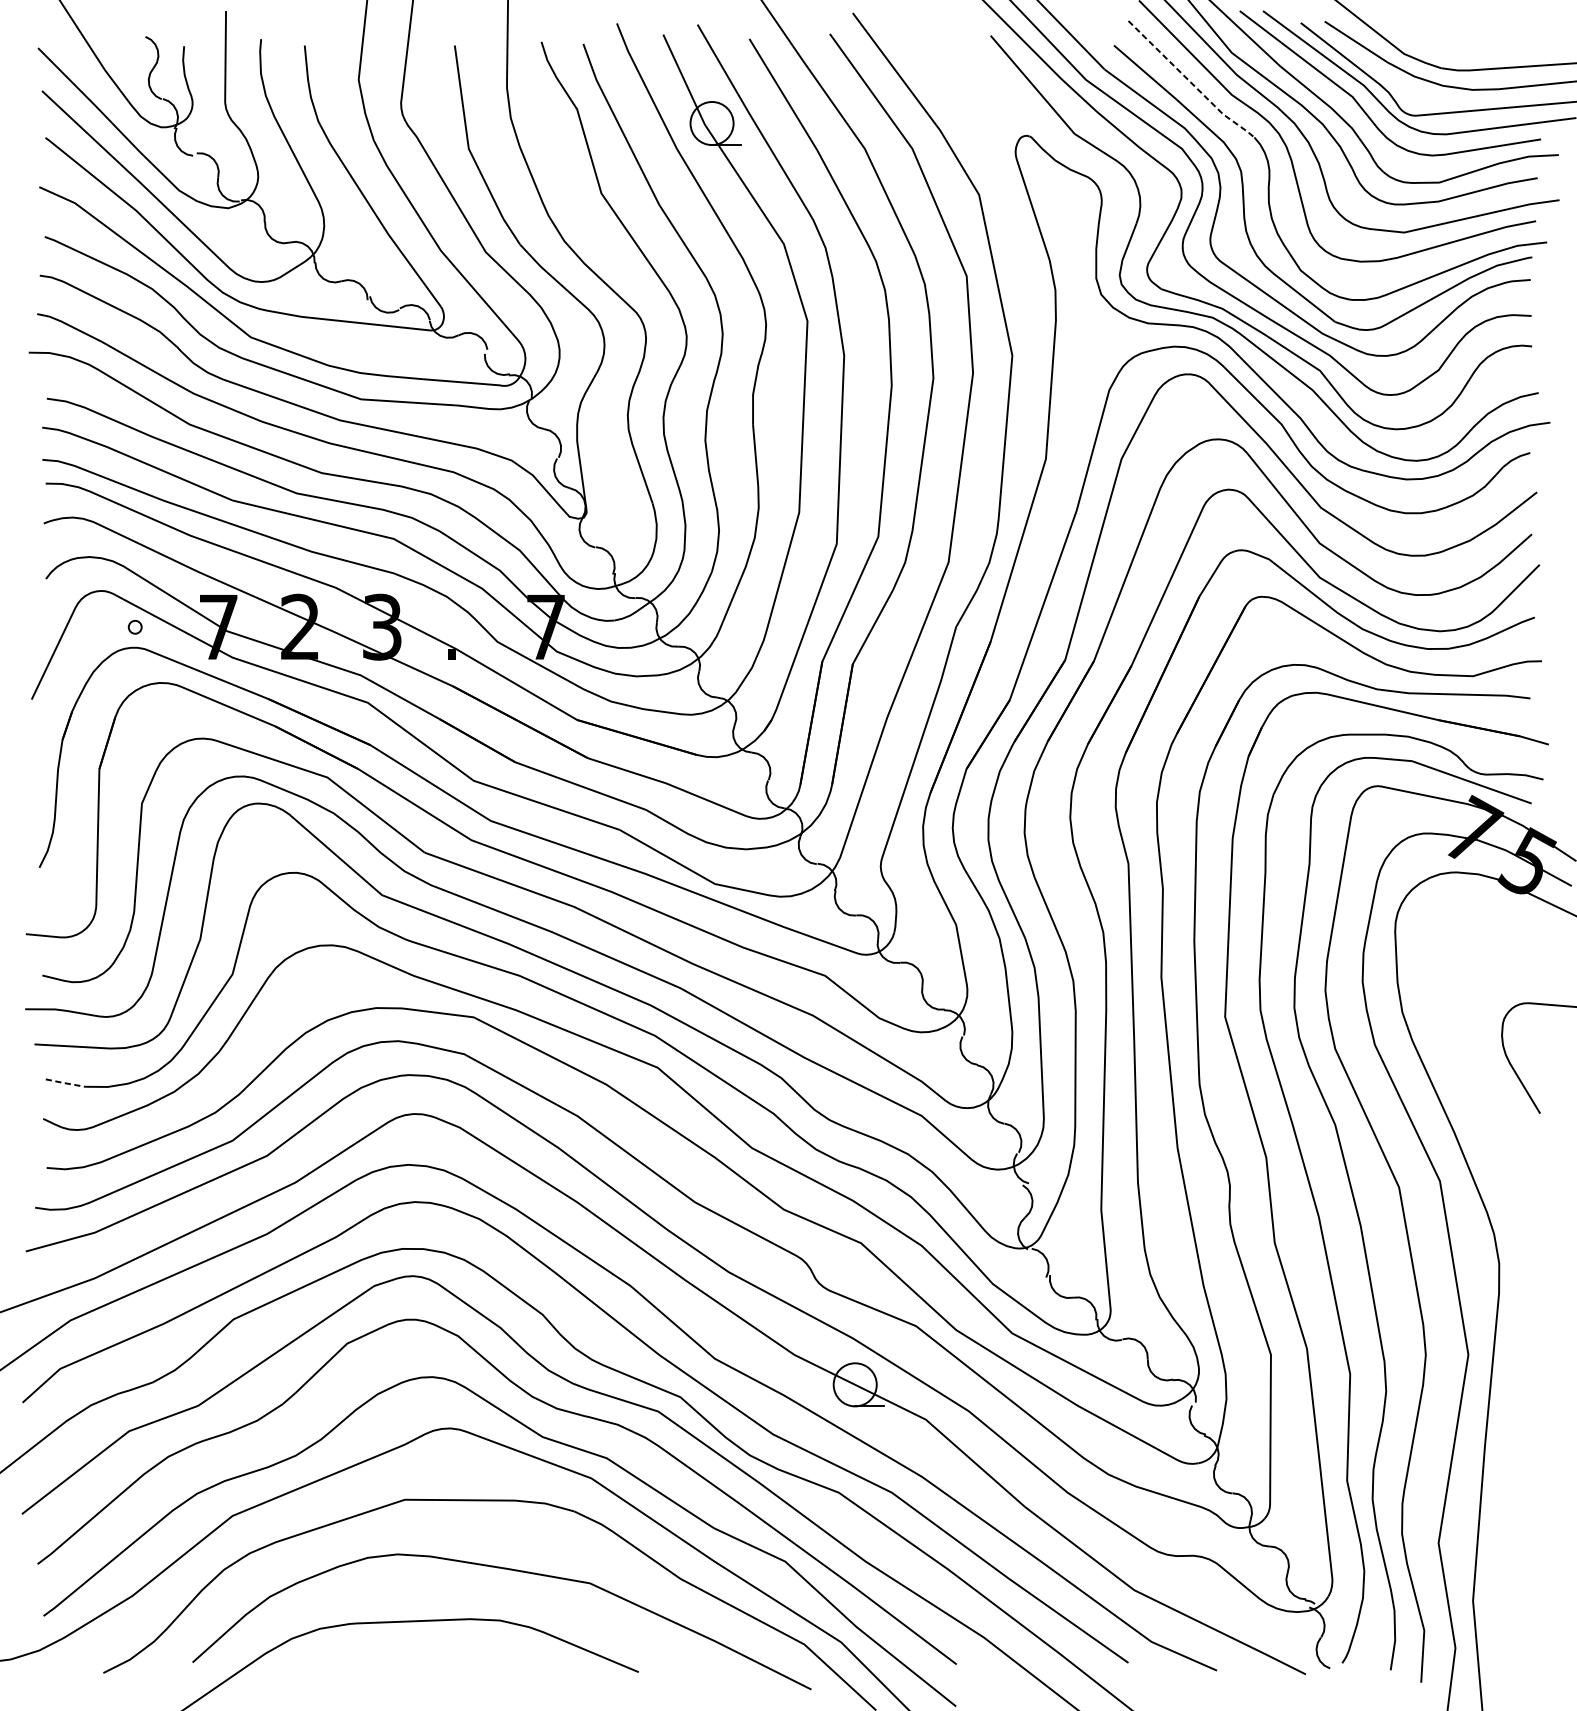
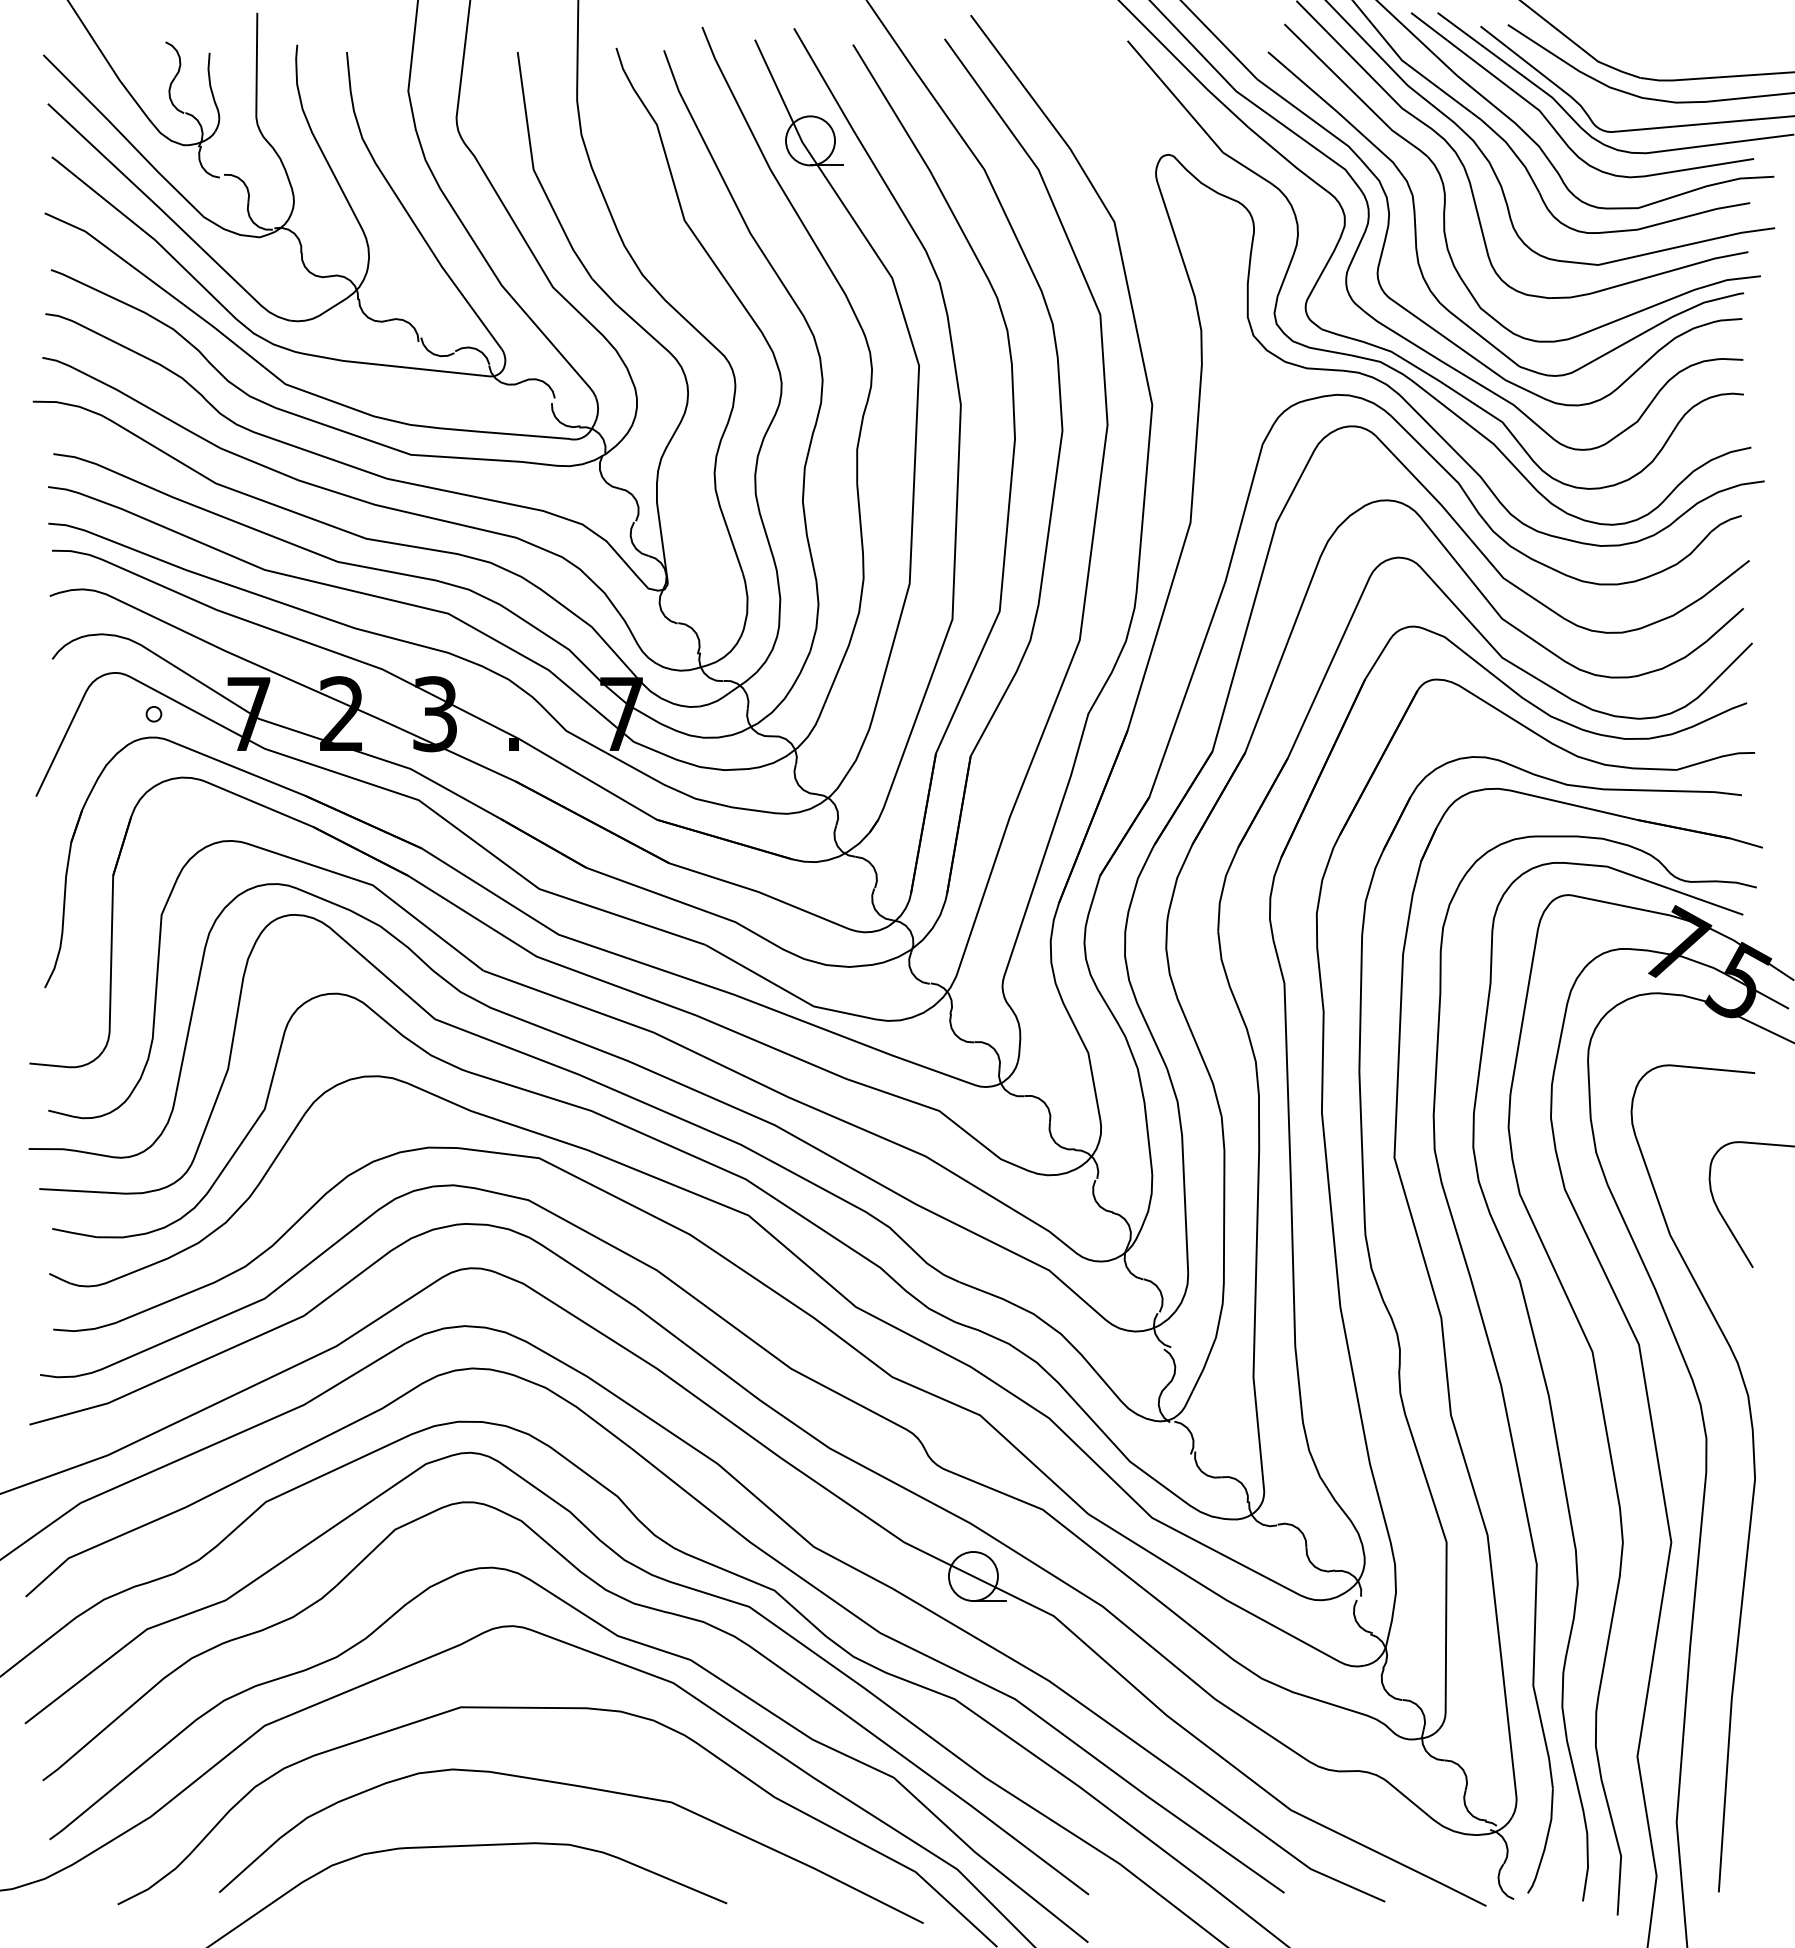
line: (1190, 82) -> (1355, 94), dashed -> solid
line: (65, 1083) -> (74, 1233), dashed -> solid
part: (1540, 1302) -> (1753, 1482), added

